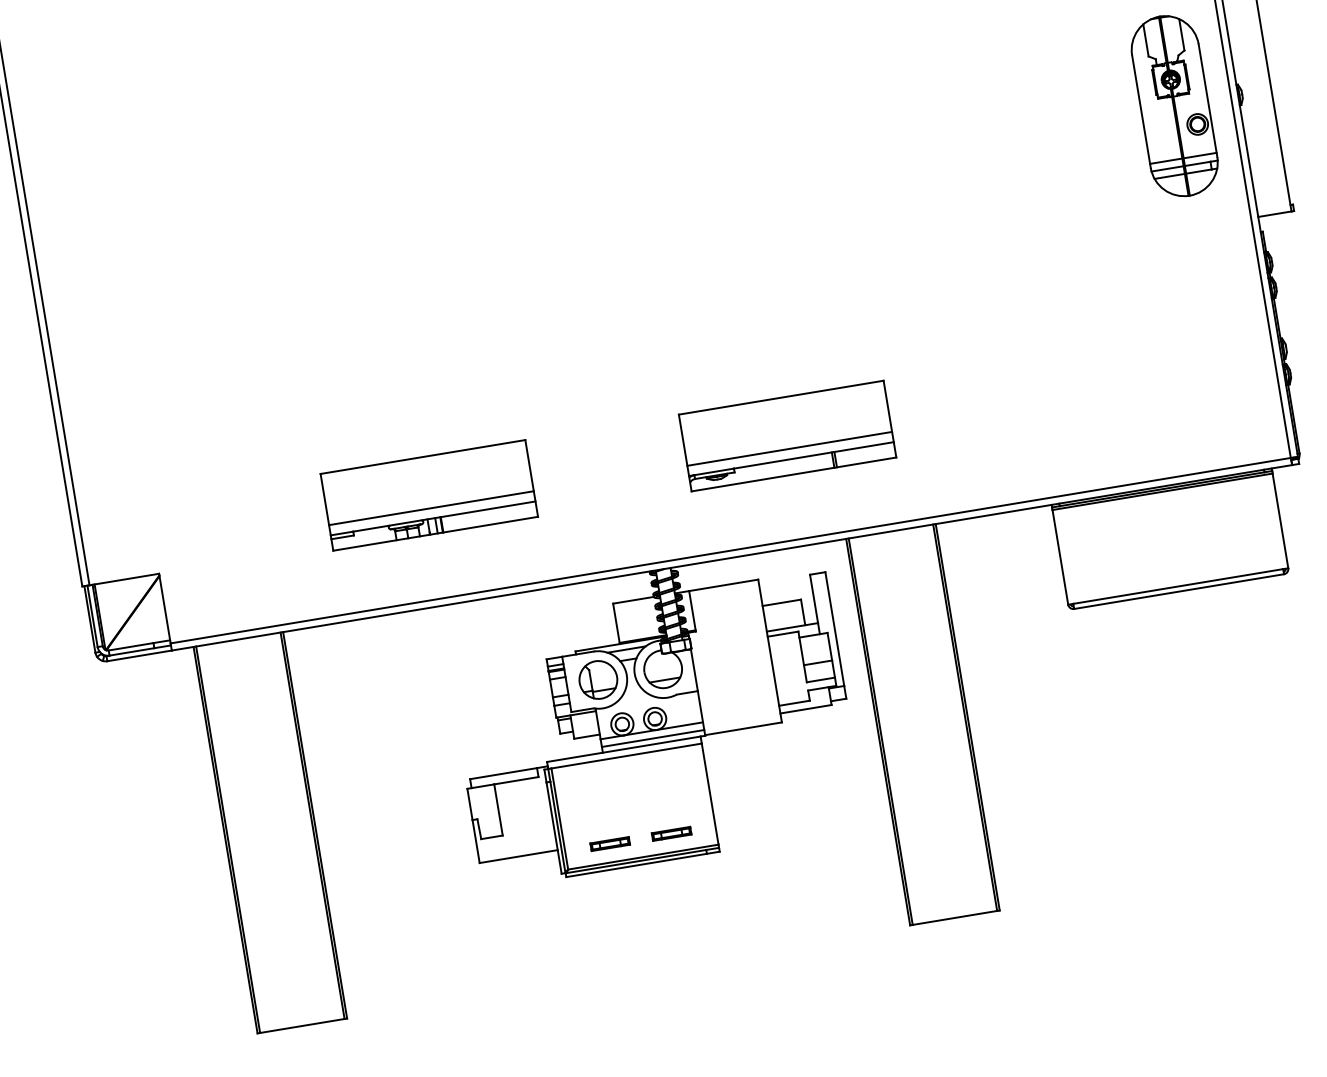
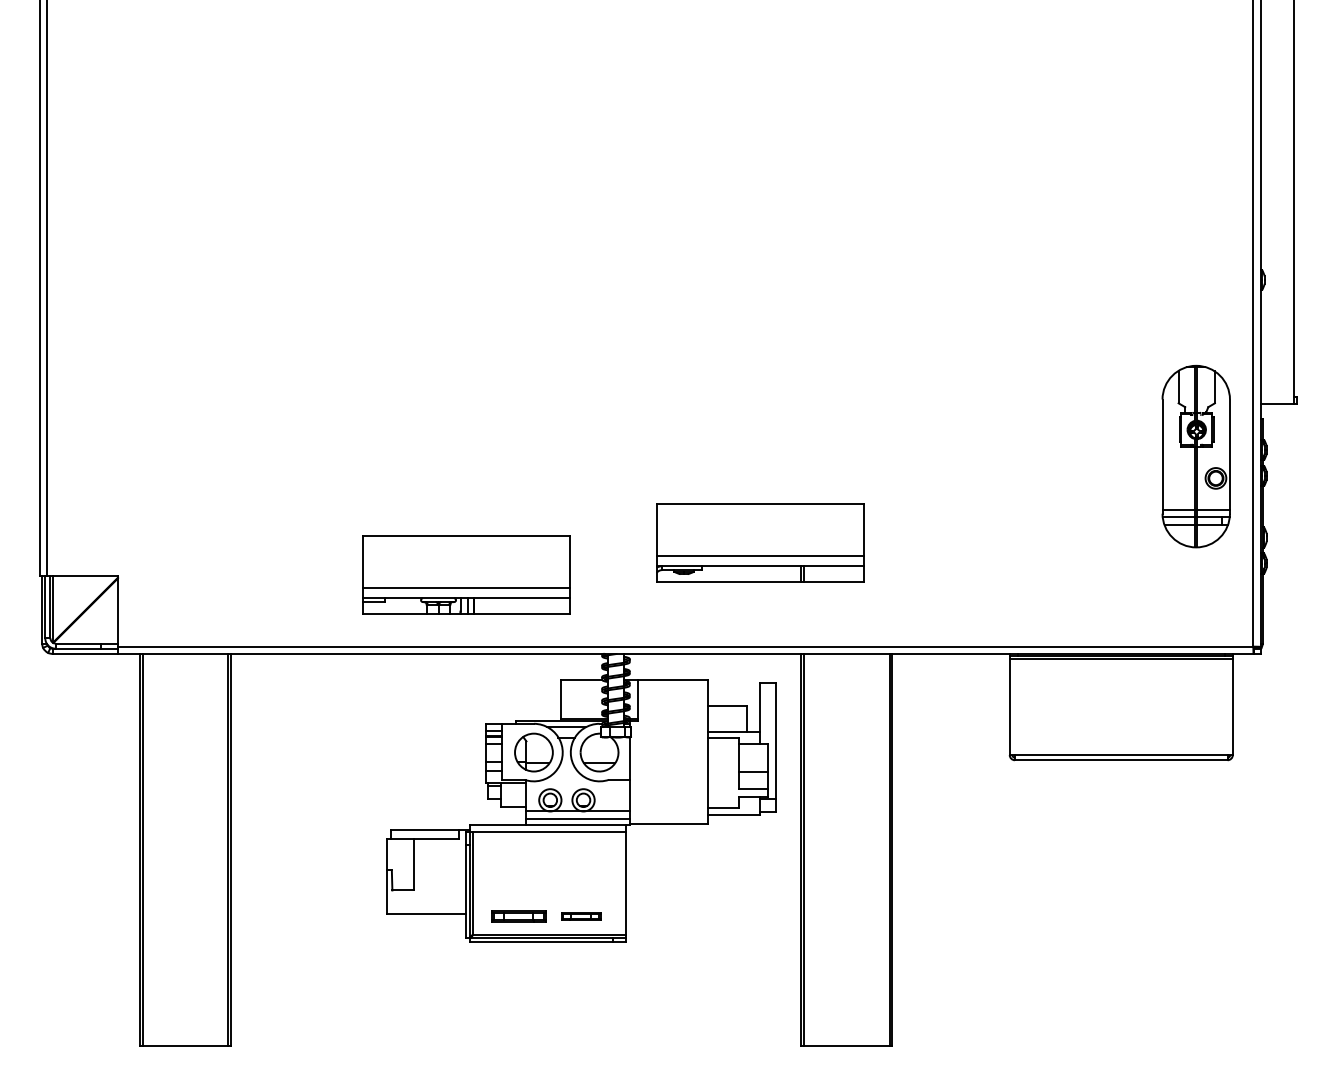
part: (1173, 106) -> (1195, 456), moved
part: (429, 494) -> (466, 574), moved
part: (609, 844) -> (518, 916), size x1.4

